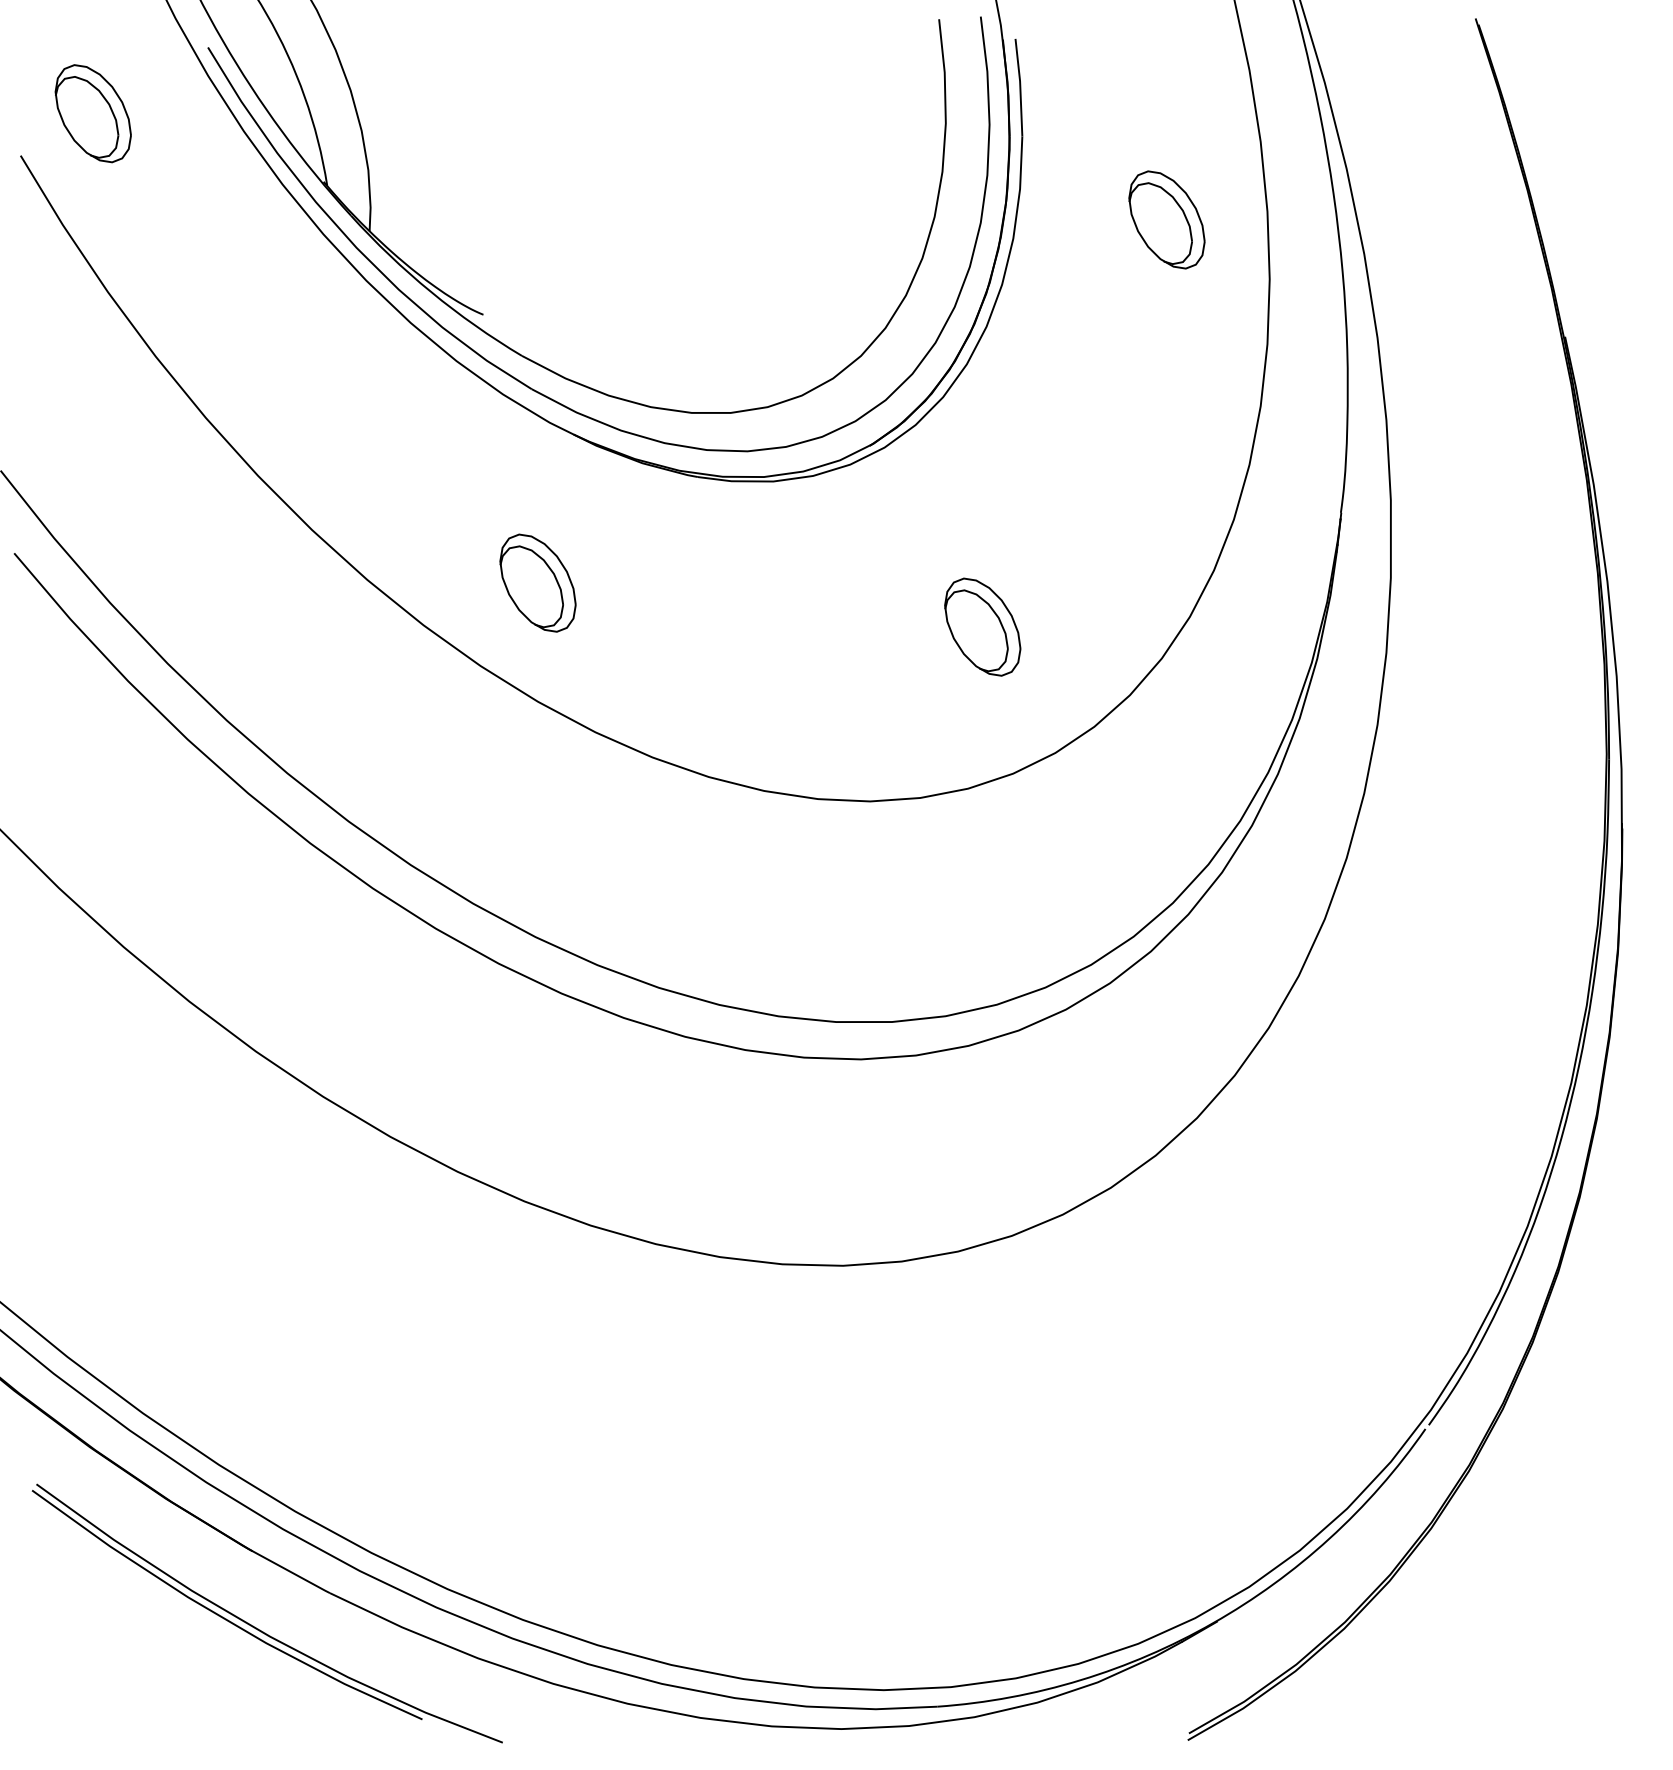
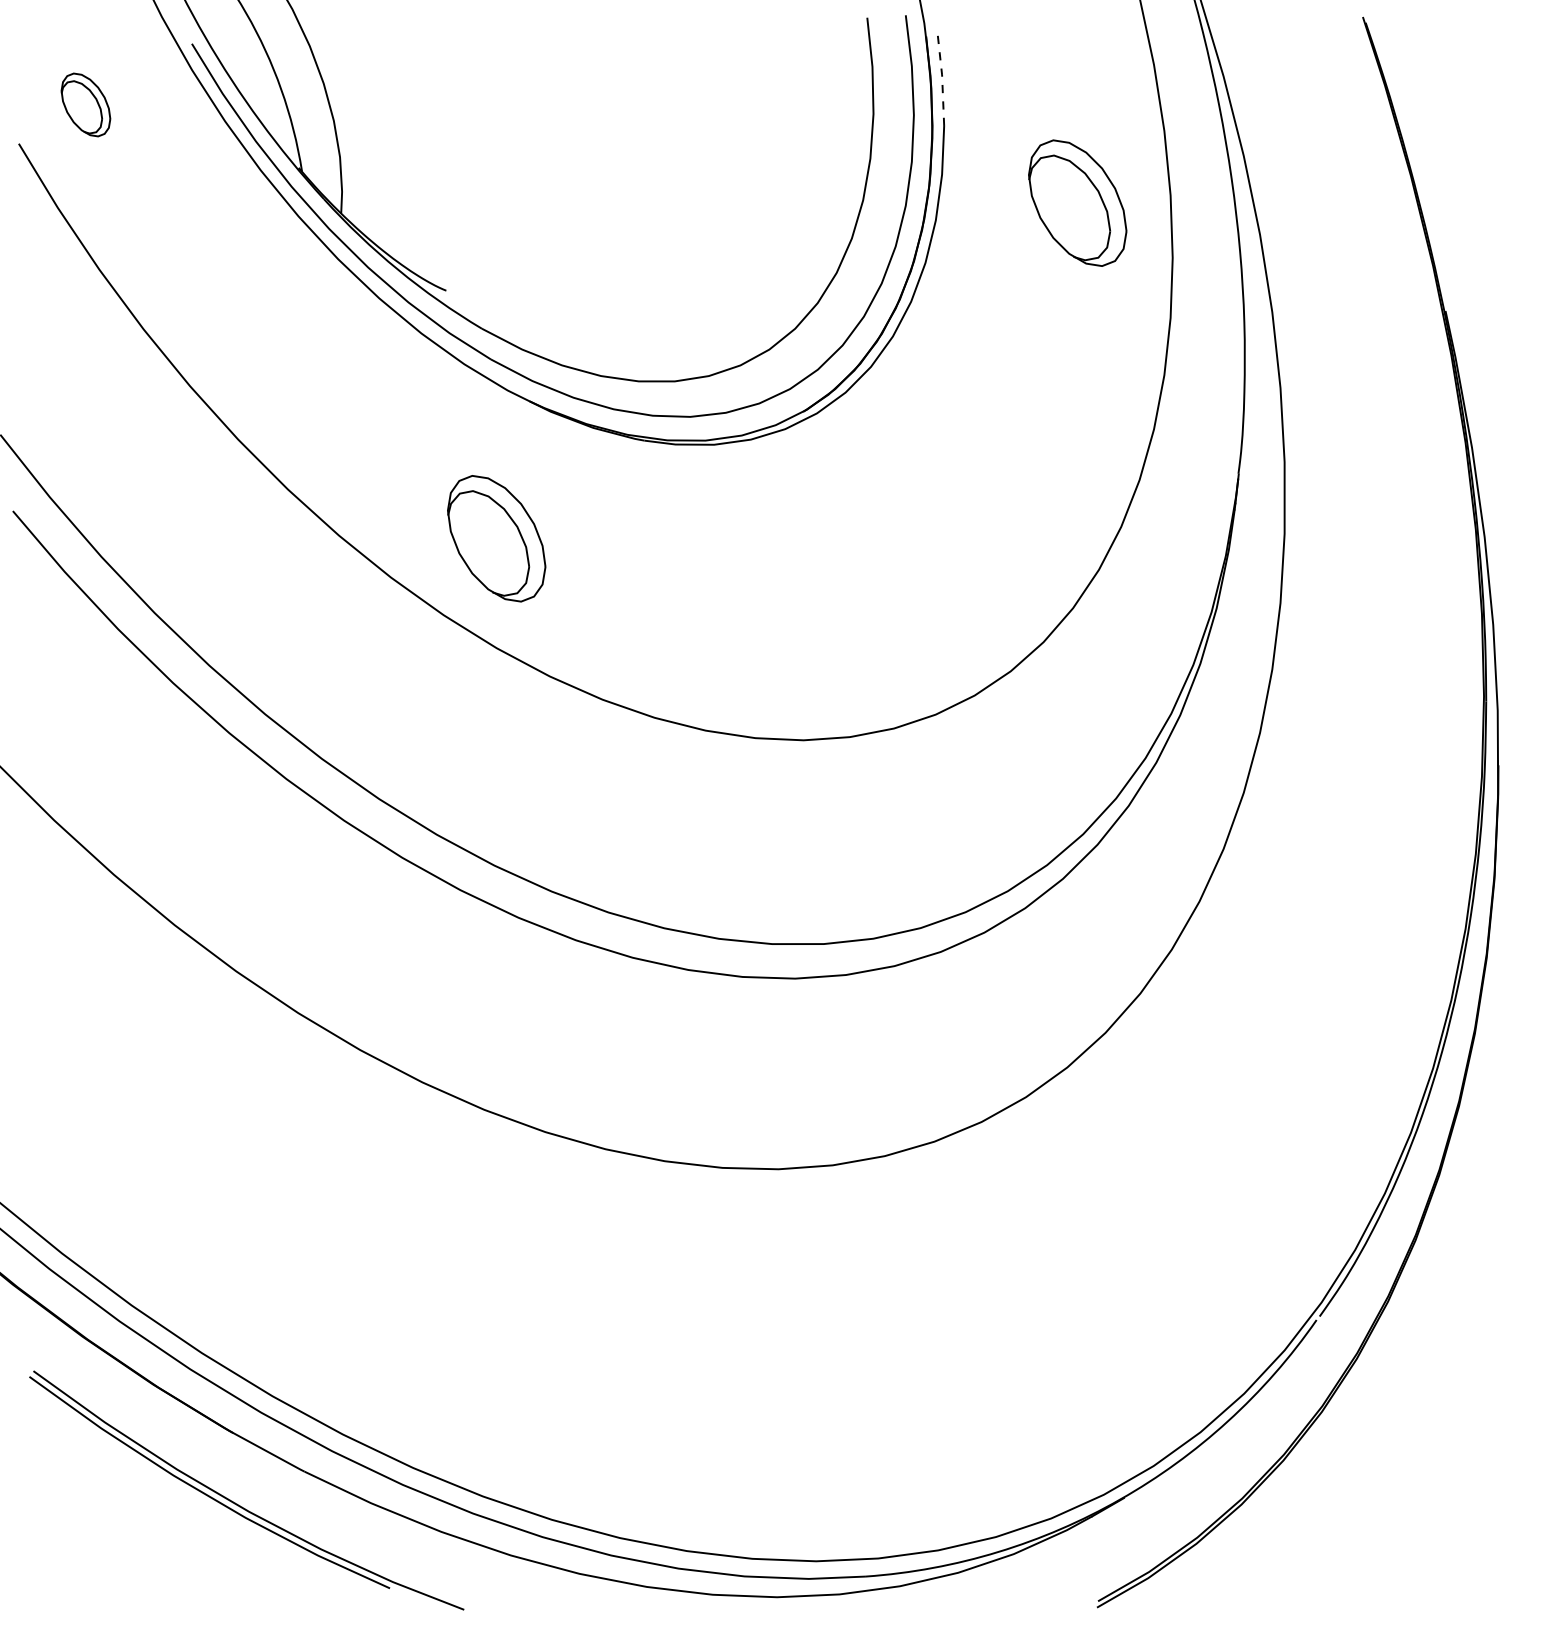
line: (1020, 87) -> (942, 80), solid -> dashed
part: (92, 113) -> (85, 104), size x0.7
part: (1166, 219) -> (1077, 202), size x1.4
part: (537, 582) -> (496, 538), size x1.4
part: (982, 627) -> (907, 579), removed

